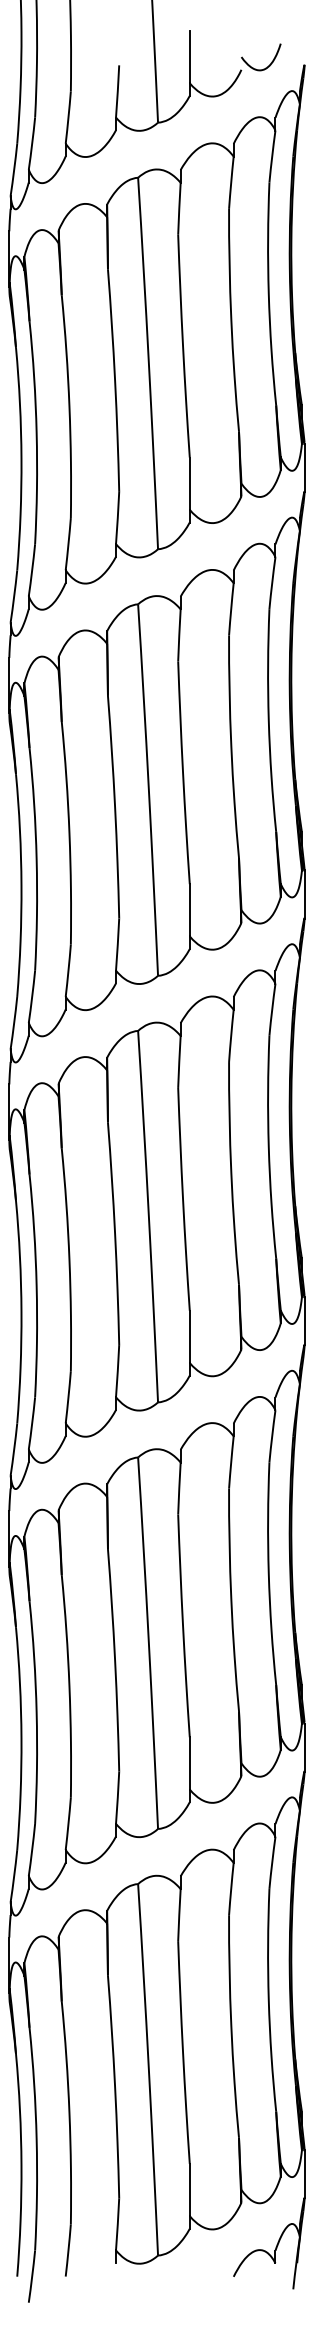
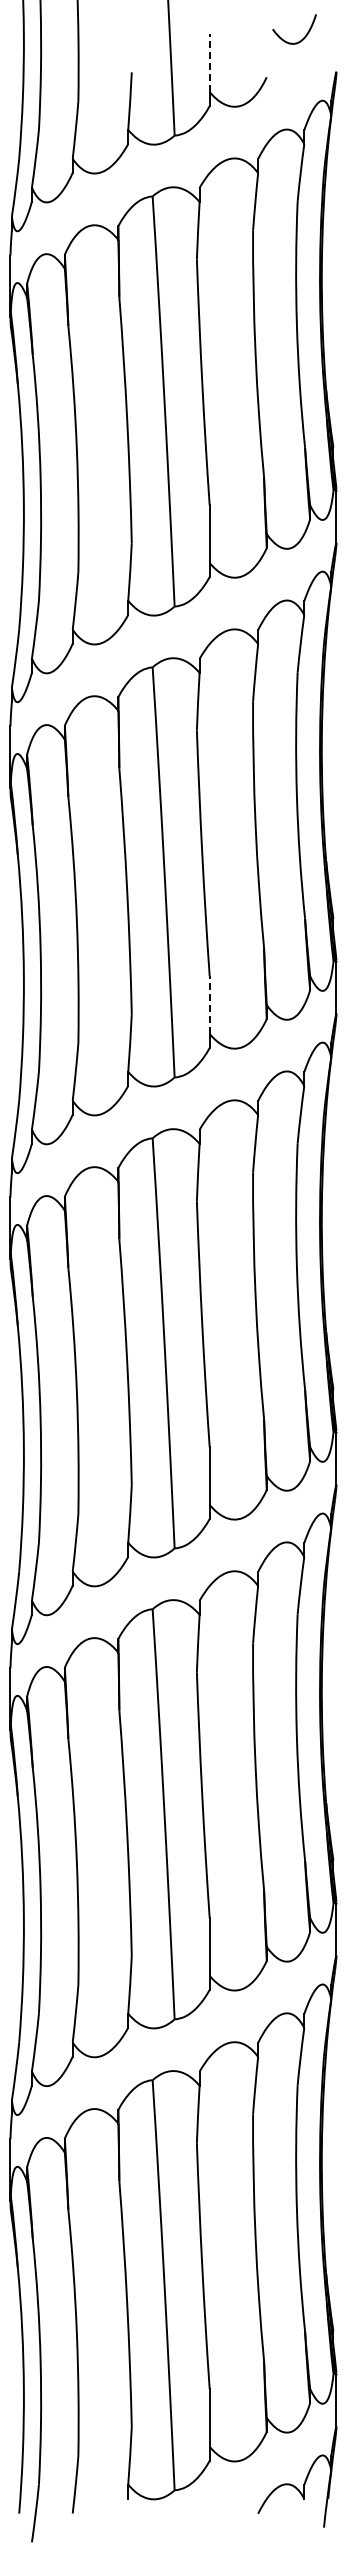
line: (189, 57) -> (209, 63), solid -> dashed
curve: (269, 64) -> (303, 37), moved
line: (189, 910) -> (209, 1005), solid -> dashed

